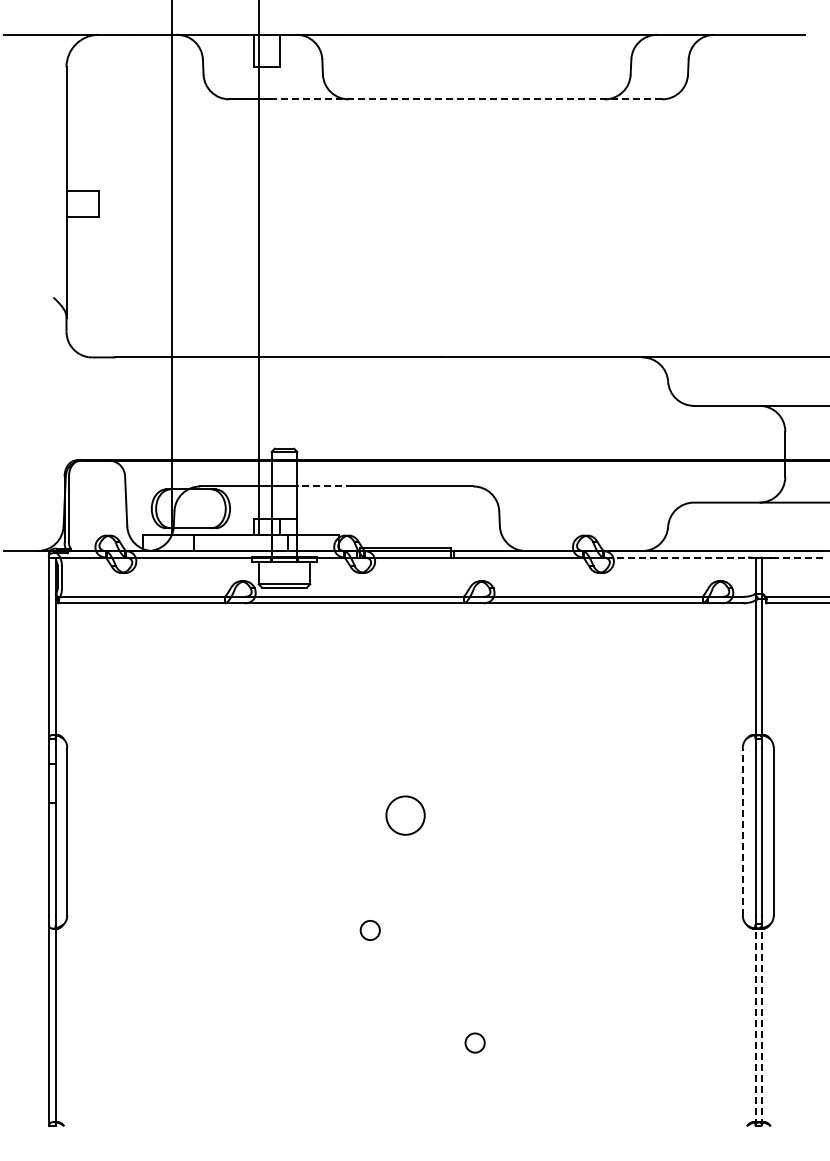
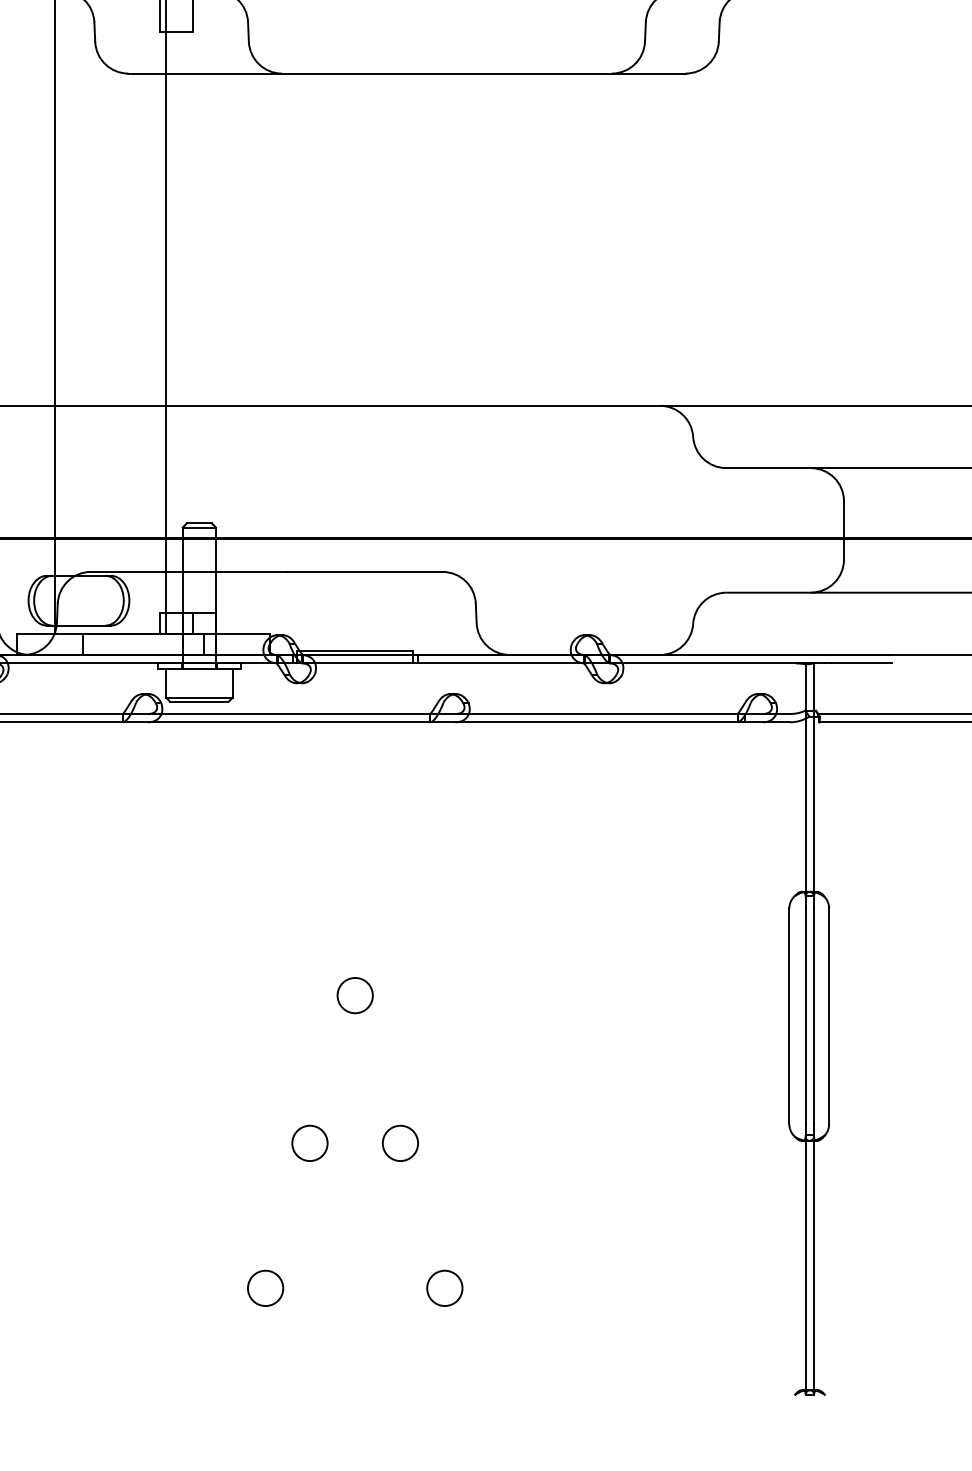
line: (465, 99) -> (432, 73), dashed -> solid
line: (325, 486) -> (252, 571), dashed -> solid
line: (679, 557) -> (707, 663), dashed -> solid
line: (798, 557) -> (861, 663), dashed -> solid
circle: (405, 815) -> (355, 995), size x0.71
line: (742, 831) -> (788, 1016), dashed -> solid
circle: (369, 930) -> (308, 1143), size x1.43
circle: (440, 930) -> (400, 1143), added
line: (755, 1025) -> (805, 1265), dashed -> solid
line: (762, 1025) -> (814, 1265), dashed -> solid
circle: (335, 1042) -> (265, 1287), added
circle: (474, 1042) -> (443, 1287), size x1.43

